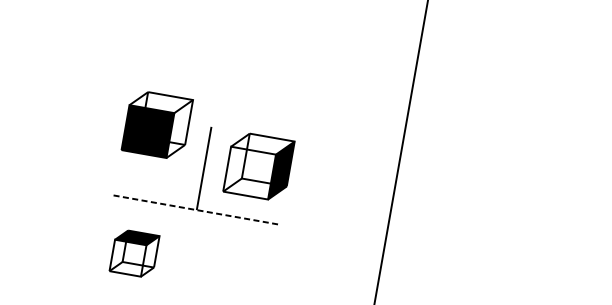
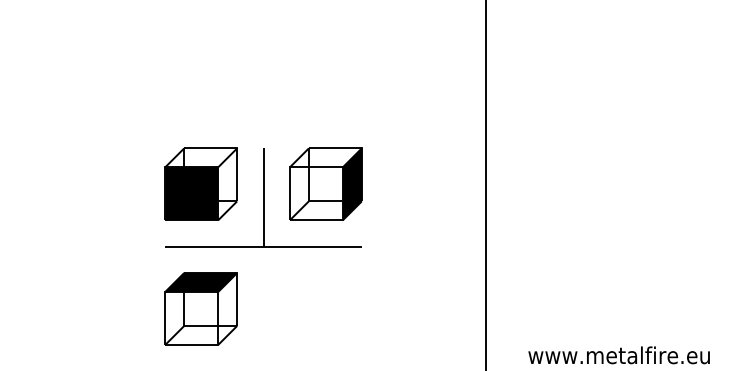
part: (156, 124) -> (200, 183), moved
line: (197, 210) -> (264, 246), dashed -> solid
part: (134, 253) -> (200, 308), size x1.43

